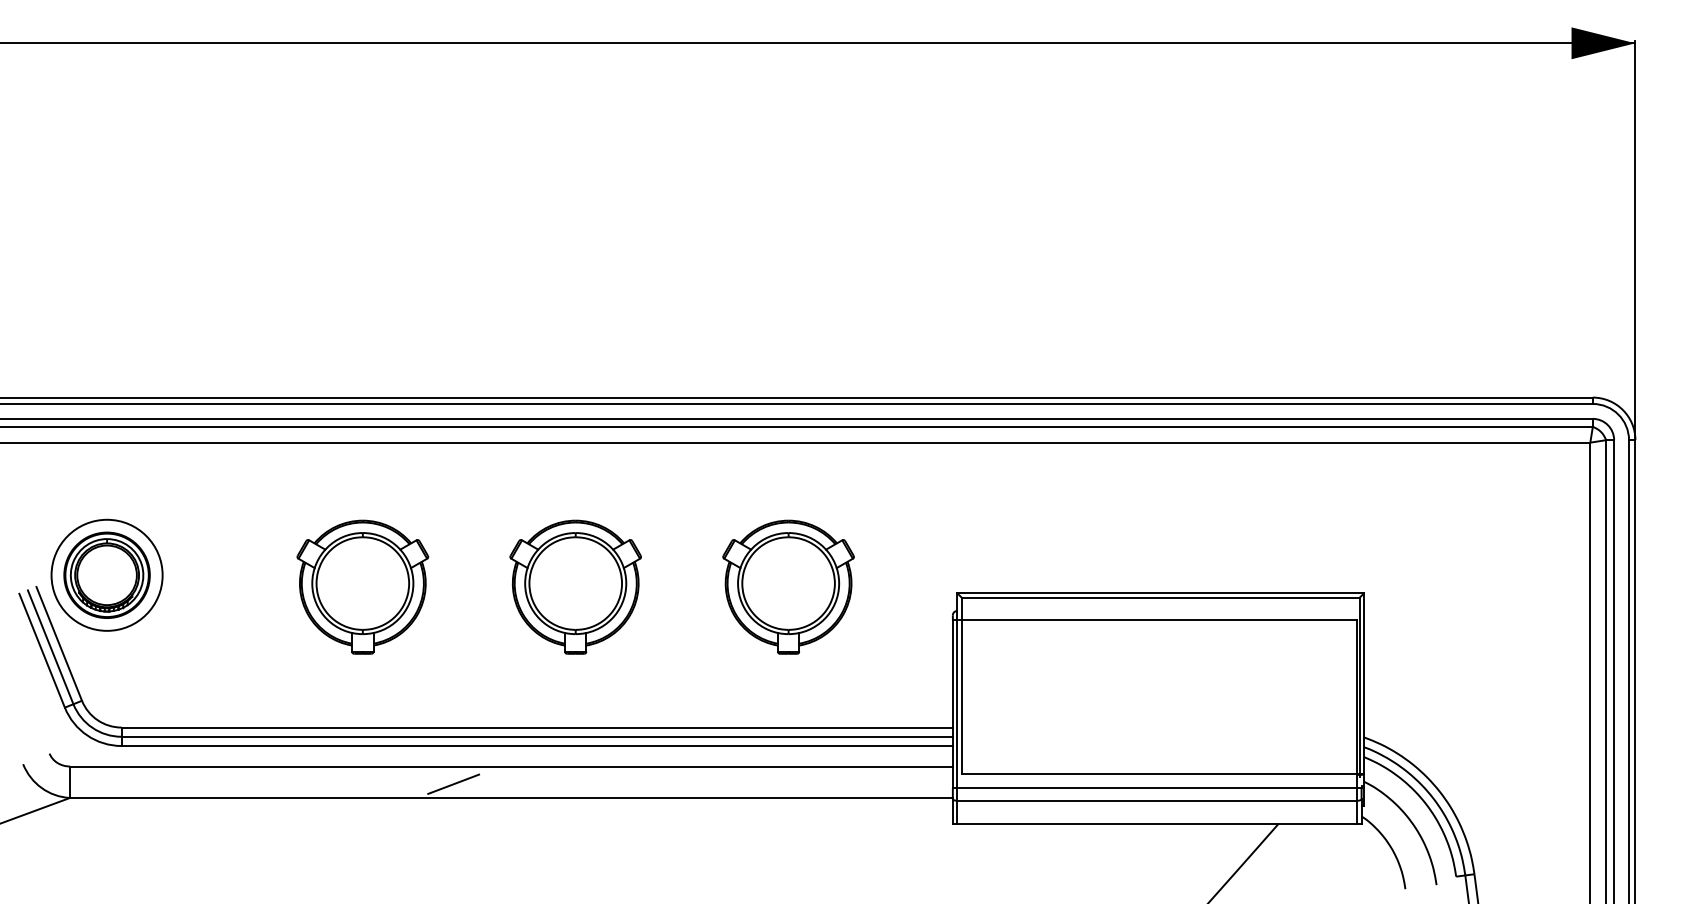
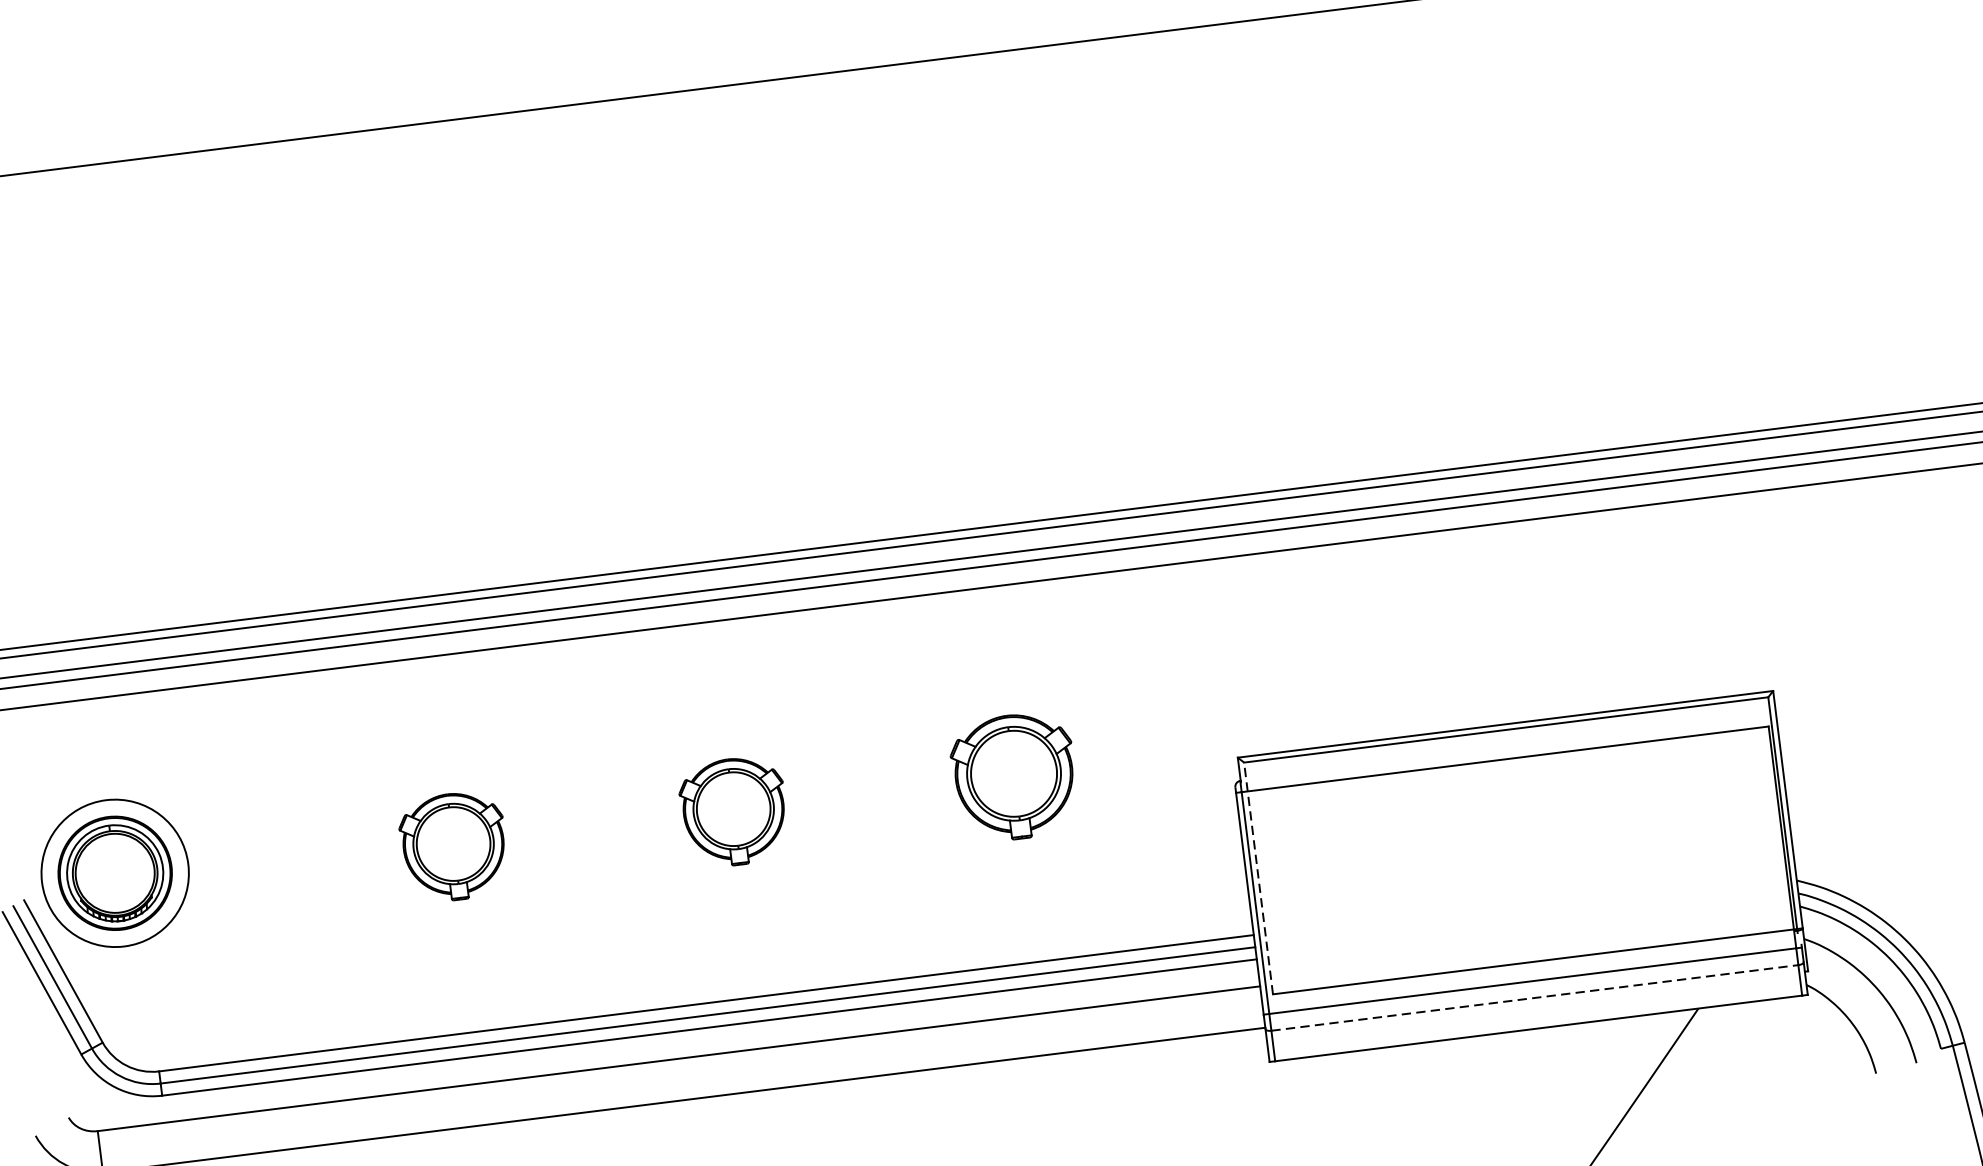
part: (362, 586) -> (453, 846), size x0.6
part: (575, 586) -> (733, 811), size x0.6
part: (788, 586) -> (1014, 776), size x0.7
line: (961, 685) -> (1258, 878), solid -> dashed
line: (453, 783) -> (605, 1090), removed
line: (1157, 800) -> (1535, 997), solid -> dashed

